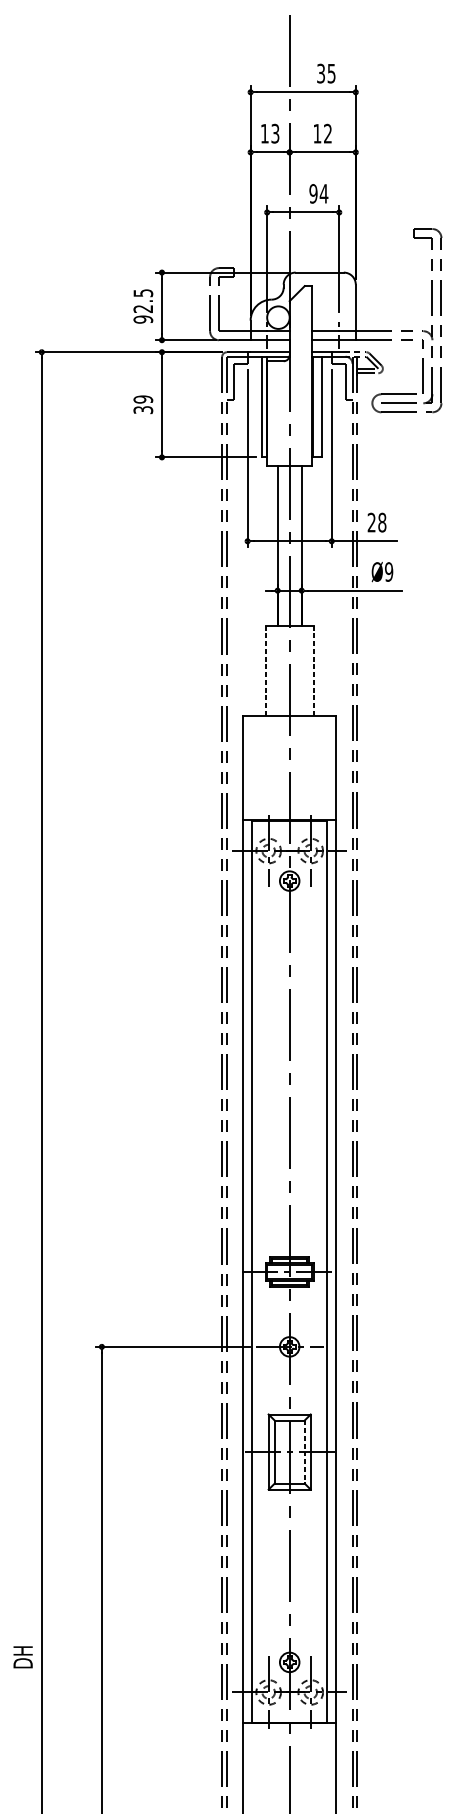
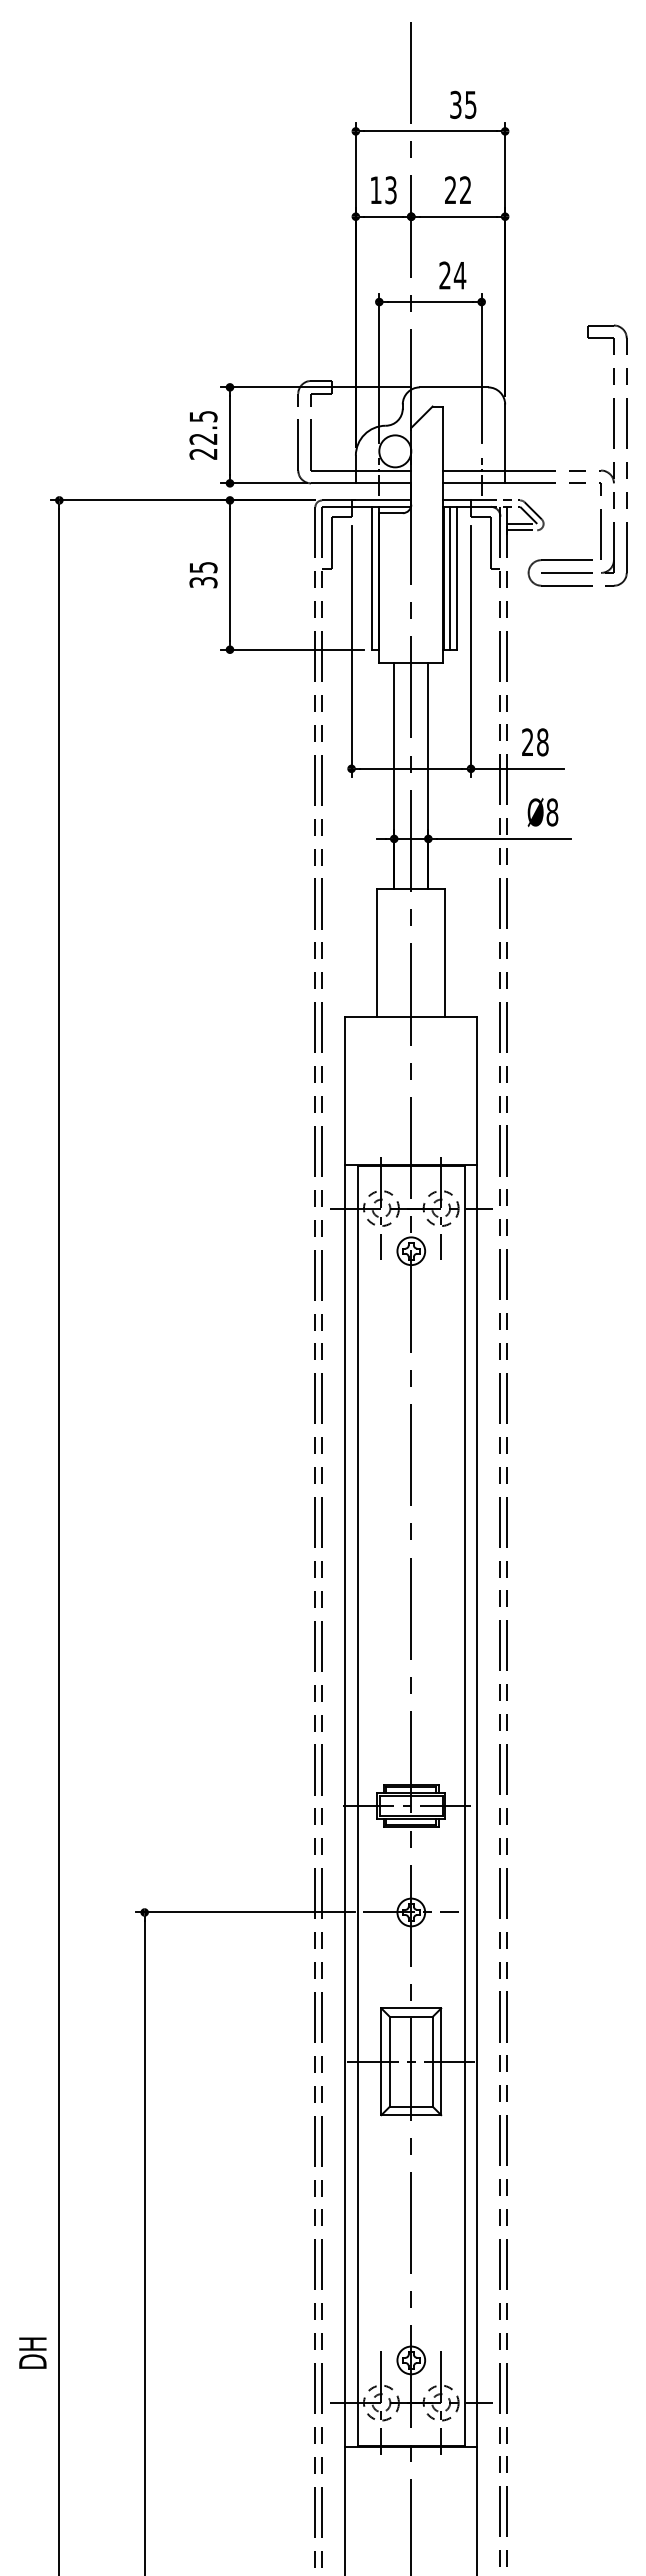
text: (317, 133) -> (450, 189), 12 -> 22
text: (313, 193) -> (444, 275), 94 -> 24
text: (143, 319) -> (203, 454), 92.5 -> 22.5
text: (143, 399) -> (203, 567), 39 -> 35
line: (317, 406) -> (450, 577), added
text: (389, 572) -> (552, 812), Ø9 -> Ø8
line: (265, 670) -> (377, 952), dashed -> solid
line: (313, 670) -> (445, 952), dashed -> solid
line: (304, 1451) -> (432, 2061), dashed -> solid

